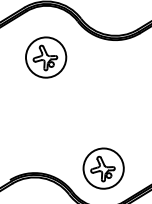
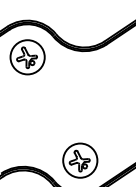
part: (45, 57) -> (27, 57), moved

